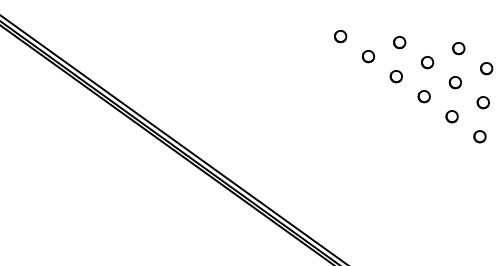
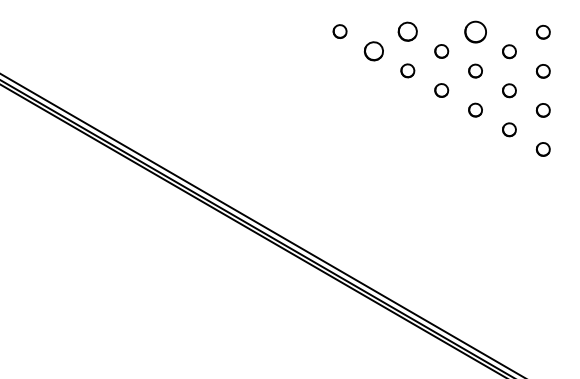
part: (399, 42) -> (407, 31), size x1.4
part: (458, 48) -> (475, 31), size x1.6
part: (368, 55) -> (373, 50), size x1.4

